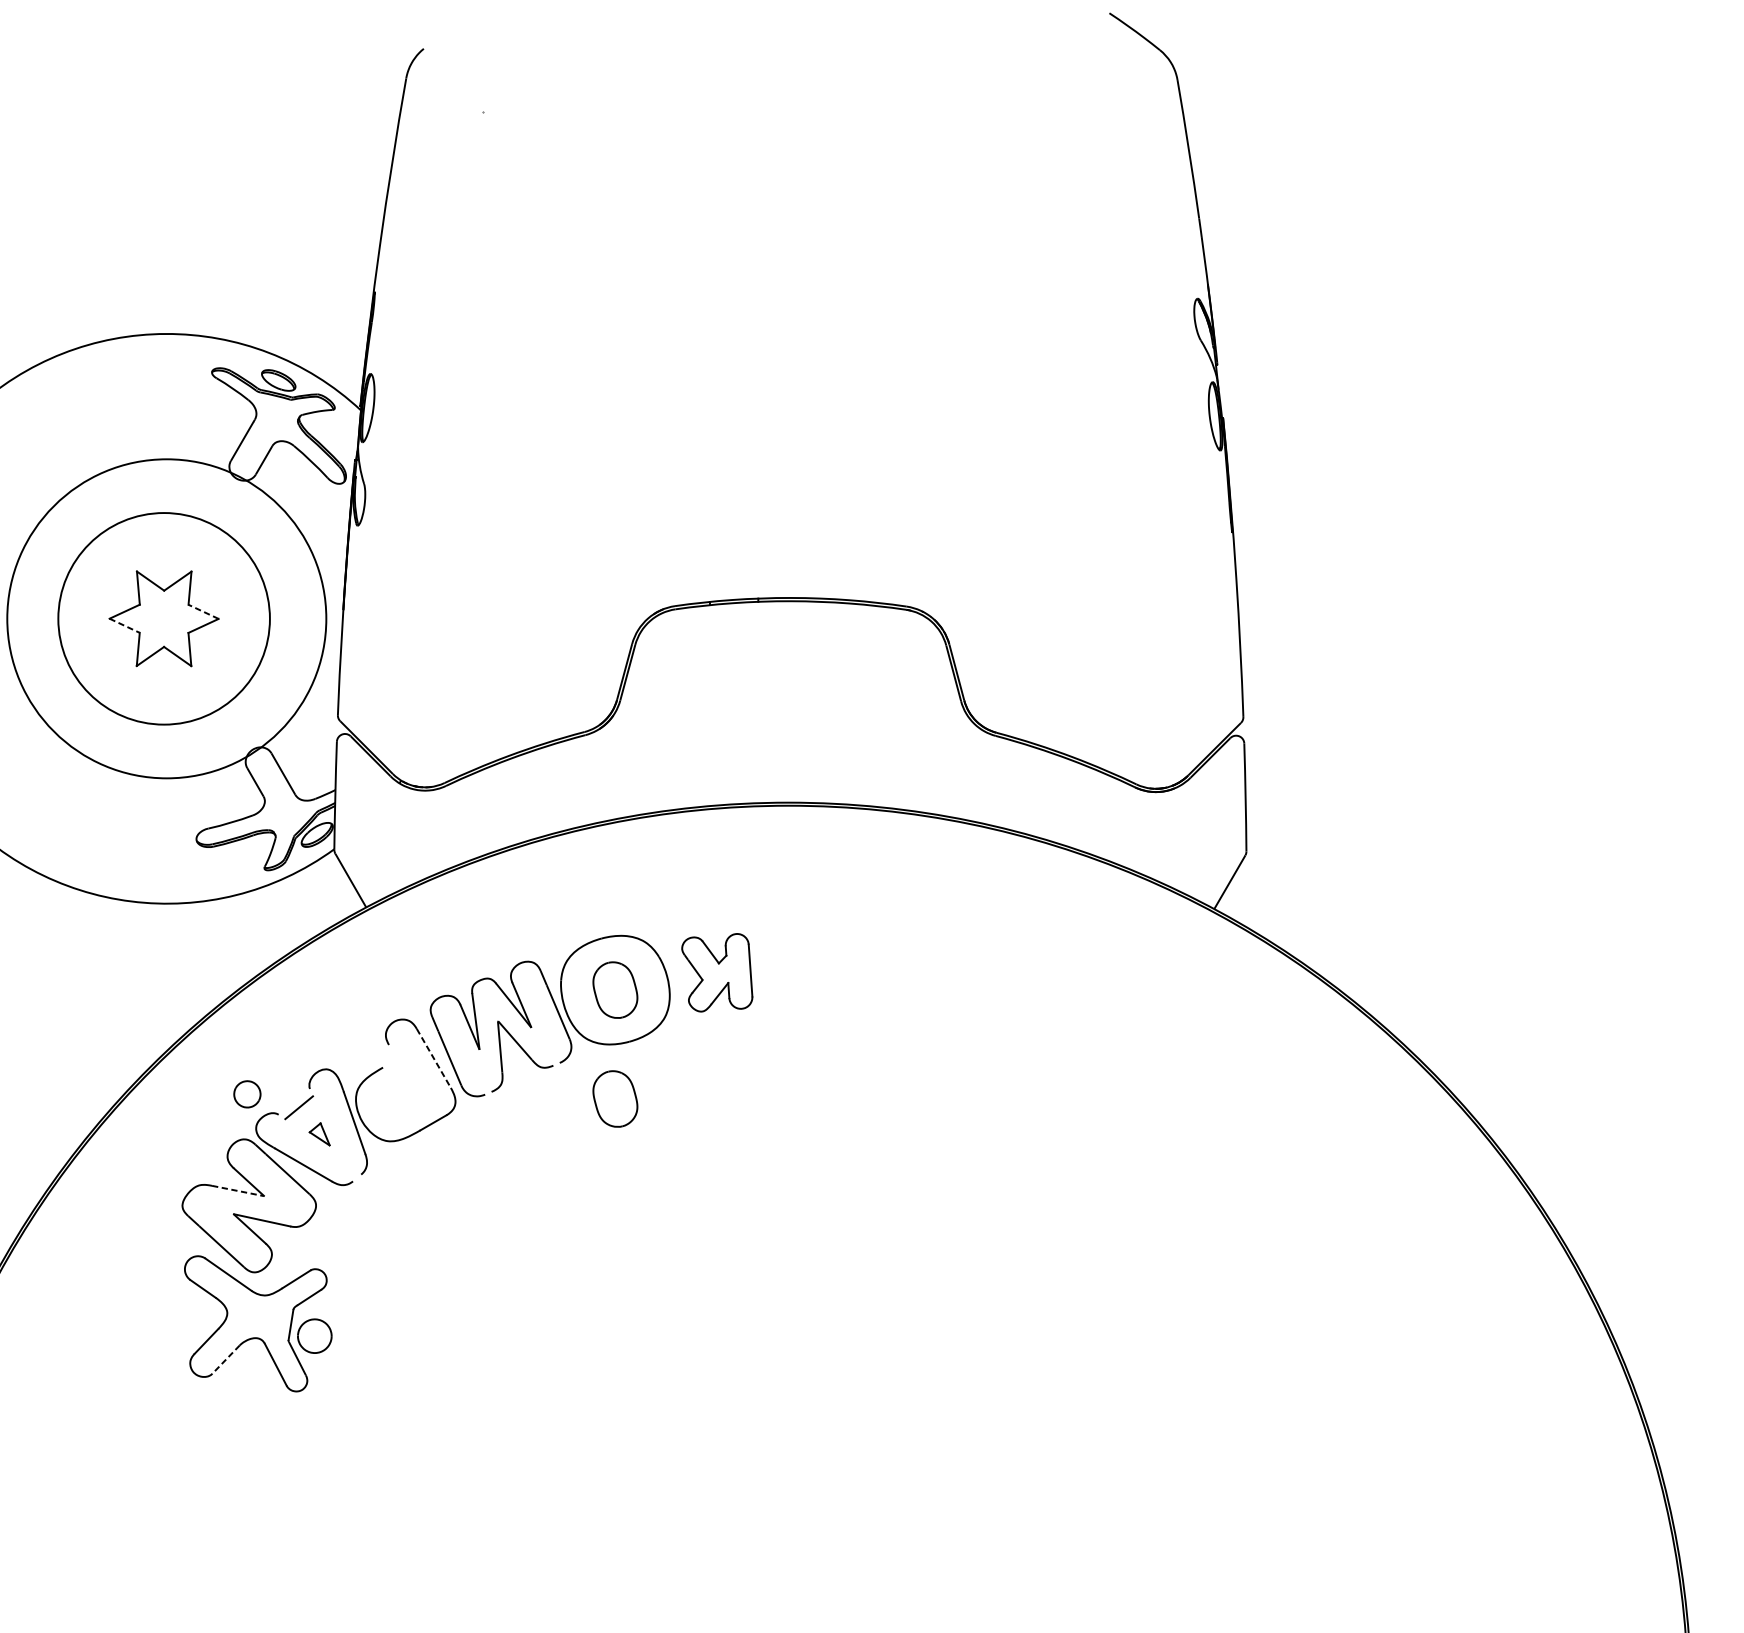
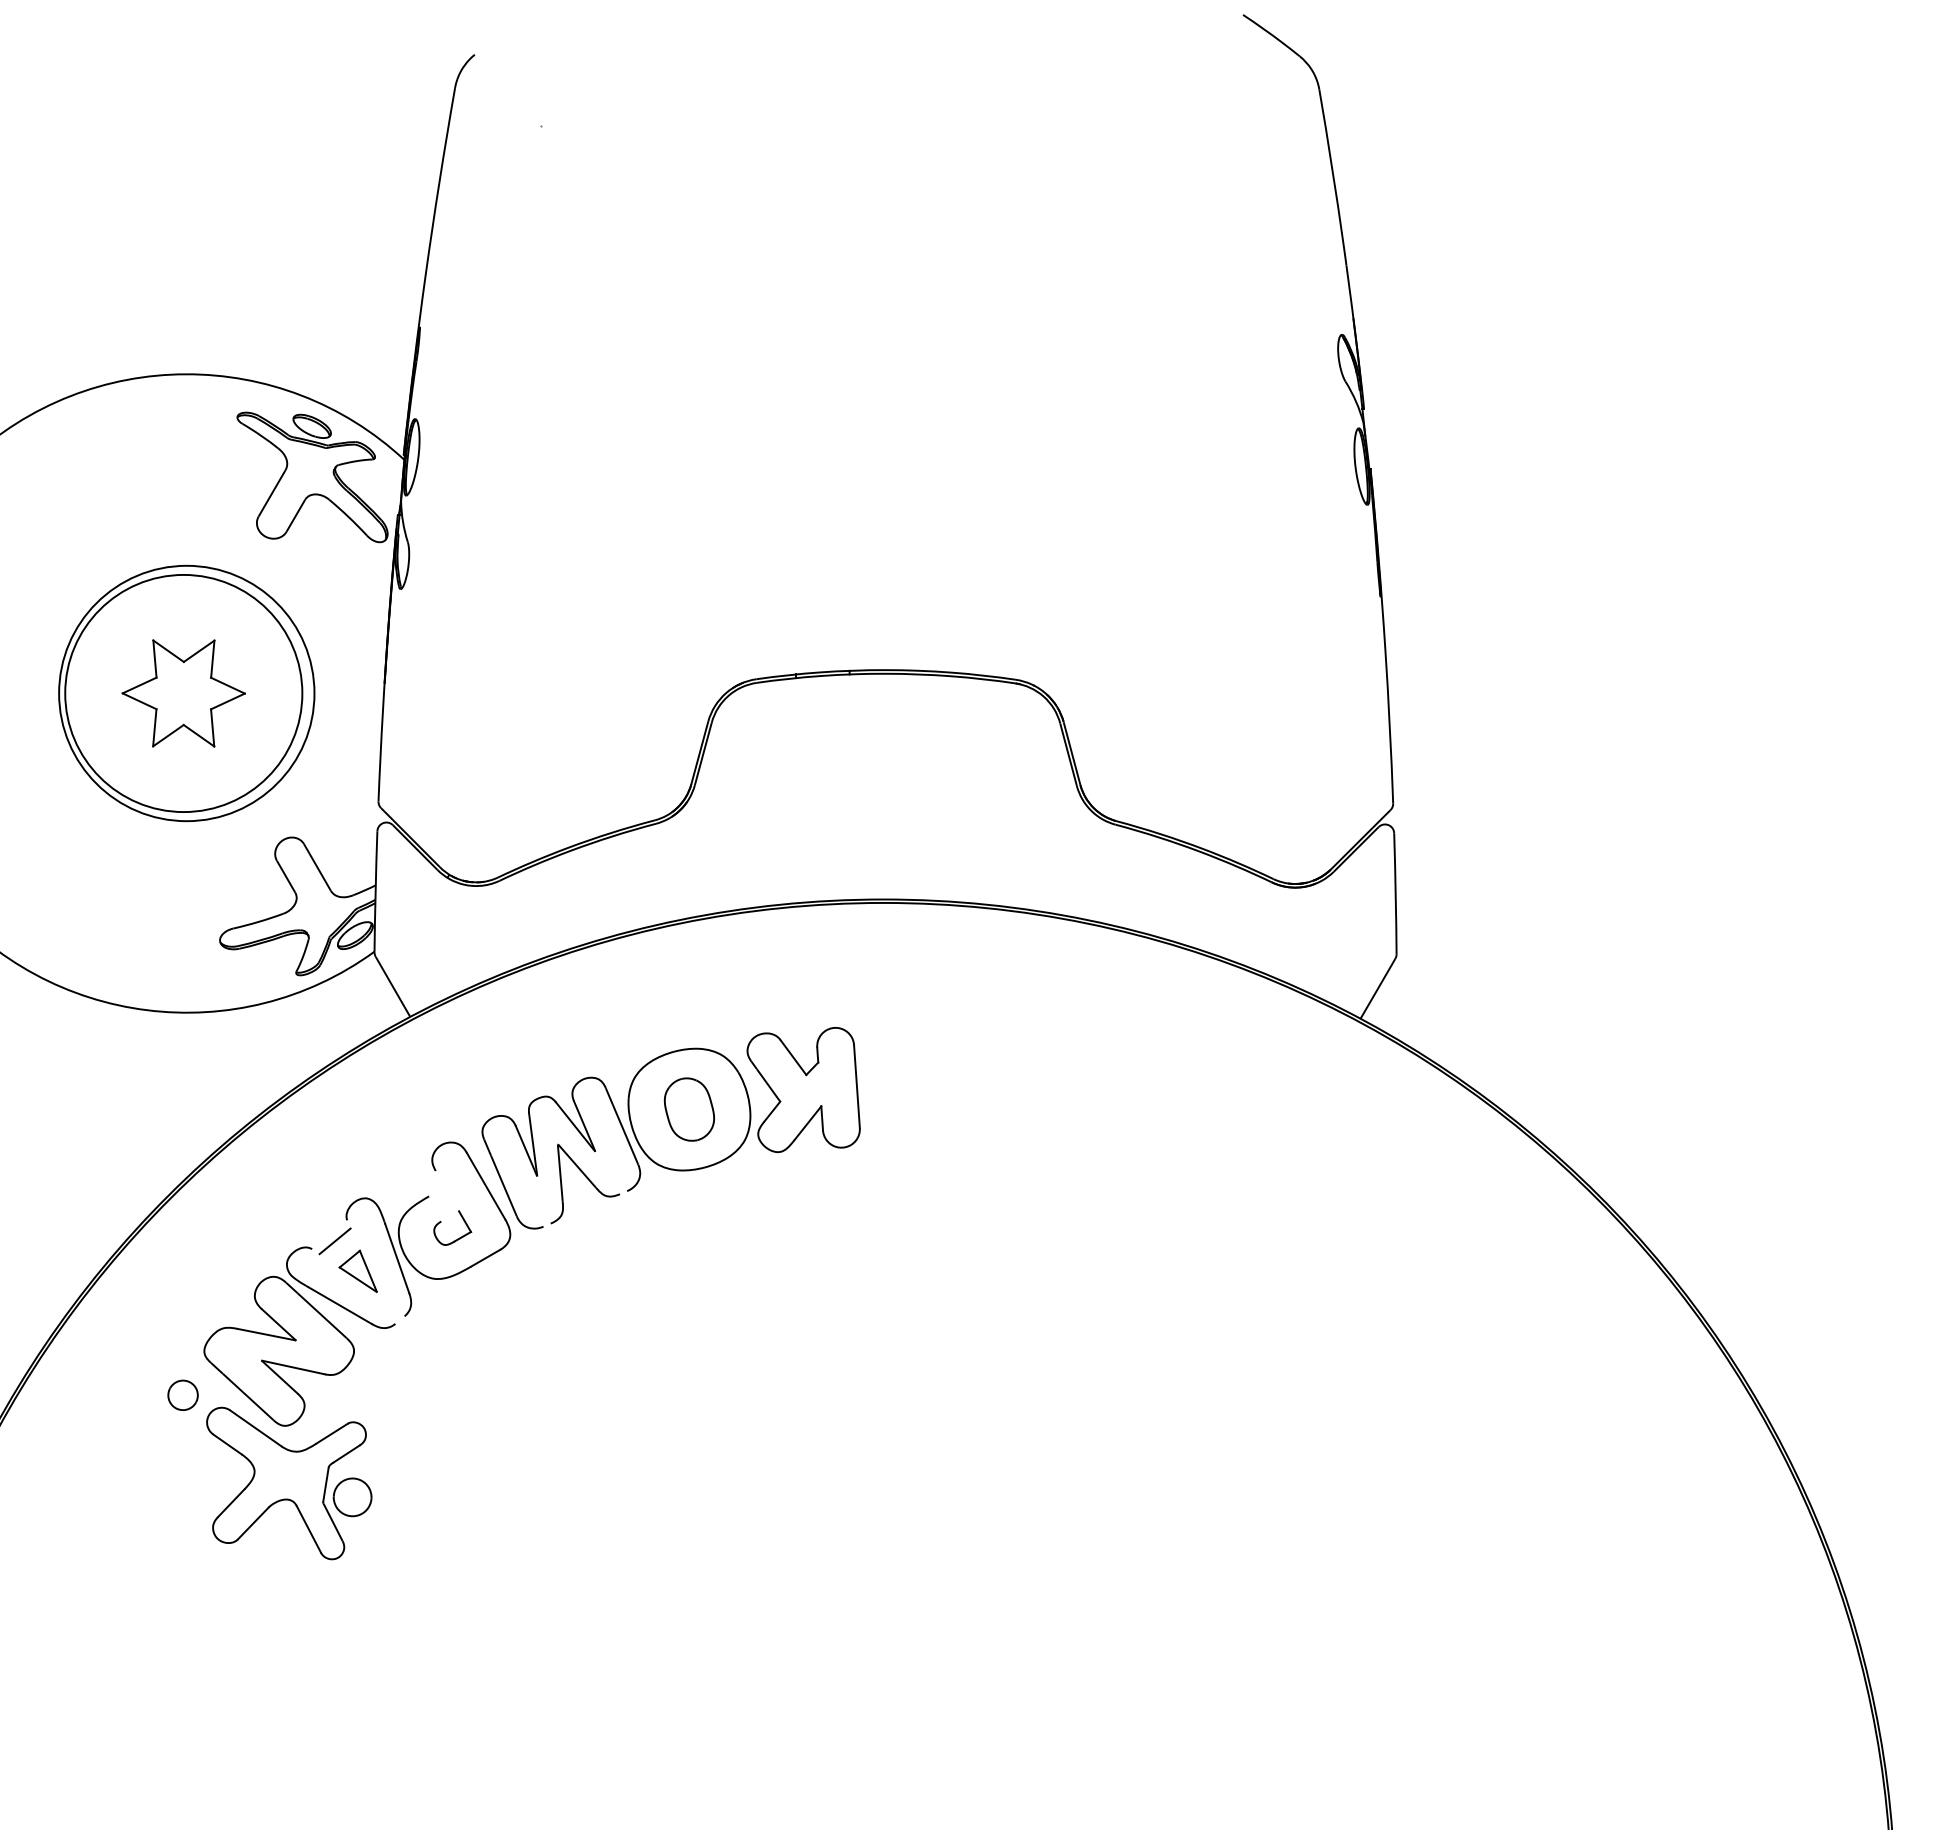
line: (204, 611) -> (228, 685), dashed -> solid
circle: (166, 618) -> (186, 693), size x0.71
line: (124, 625) -> (139, 701), dashed -> solid
part: (717, 973) -> (803, 1090), size x1.43
line: (434, 1058) -> (486, 1186), dashed -> solid
part: (394, 1090) -> (441, 1222), added
part: (246, 1093) -> (182, 1394), moved
part: (614, 1098) -> (688, 1231), removed
part: (319, 1133) -> (357, 1270), size x1.67
line: (237, 1190) -> (266, 1334), dashed -> solid
line: (225, 1359) -> (252, 1523), dashed -> solid

